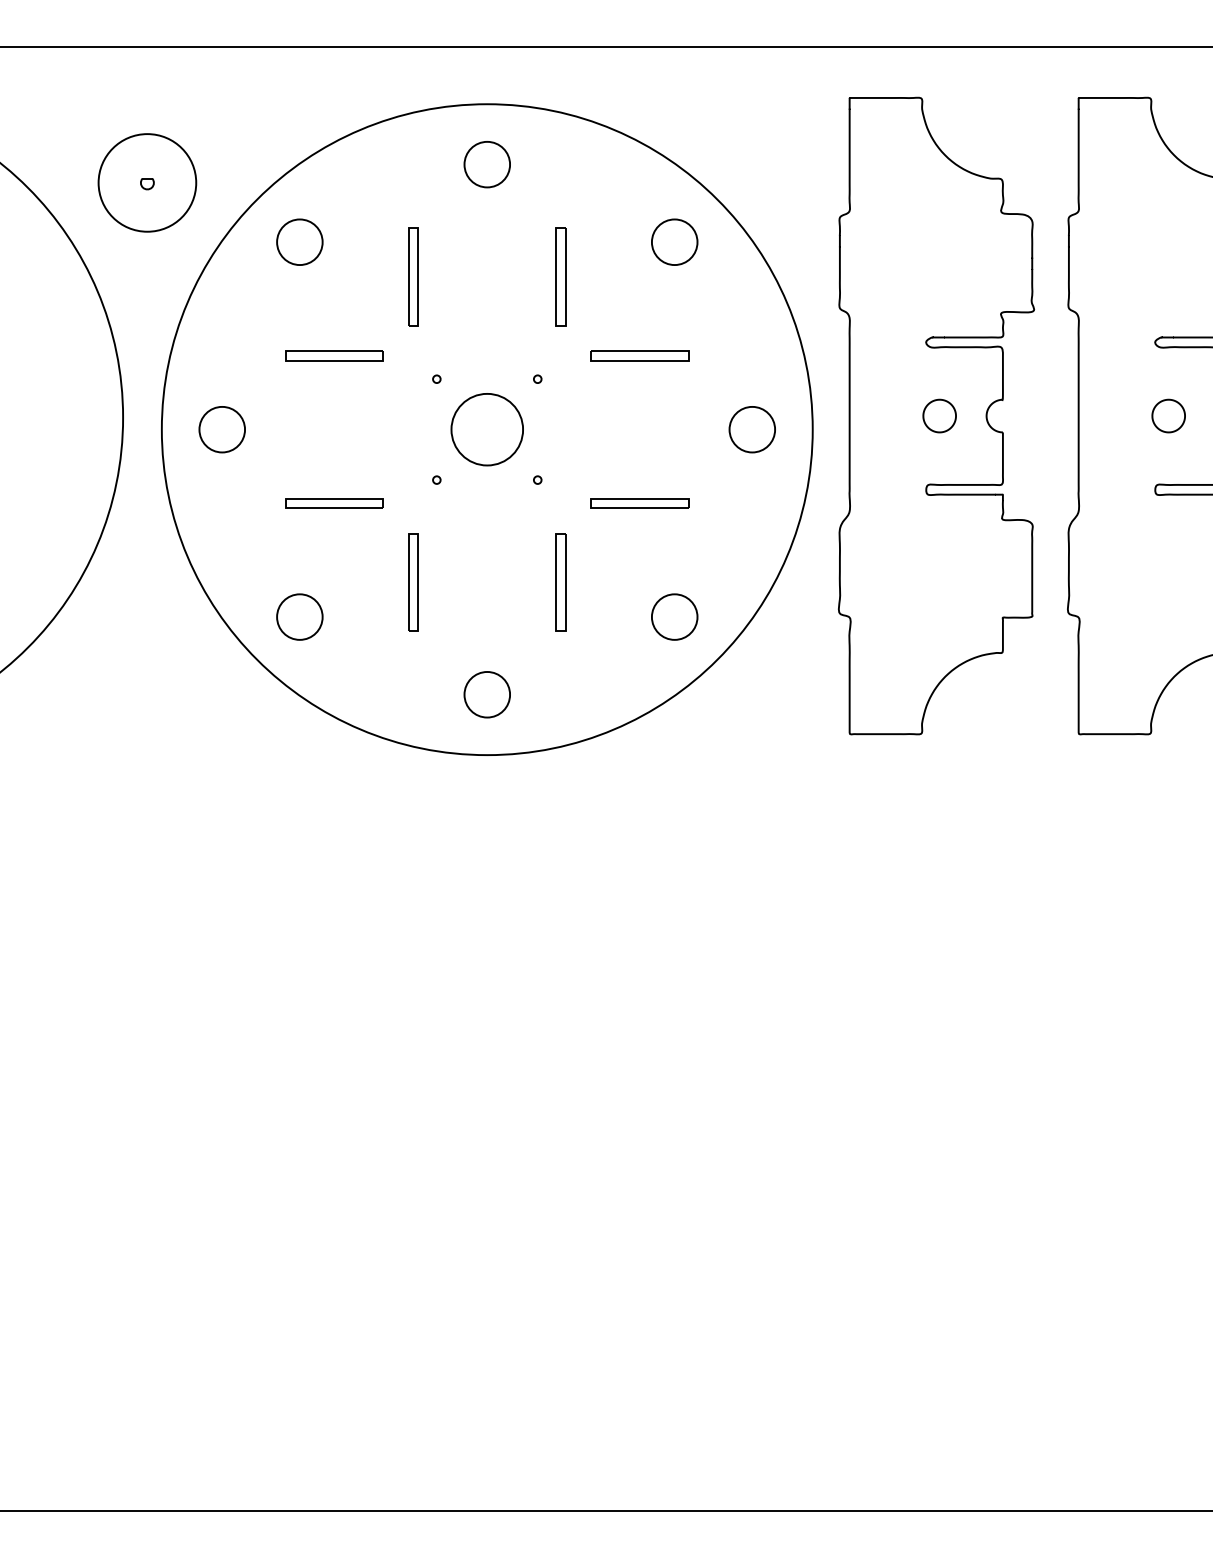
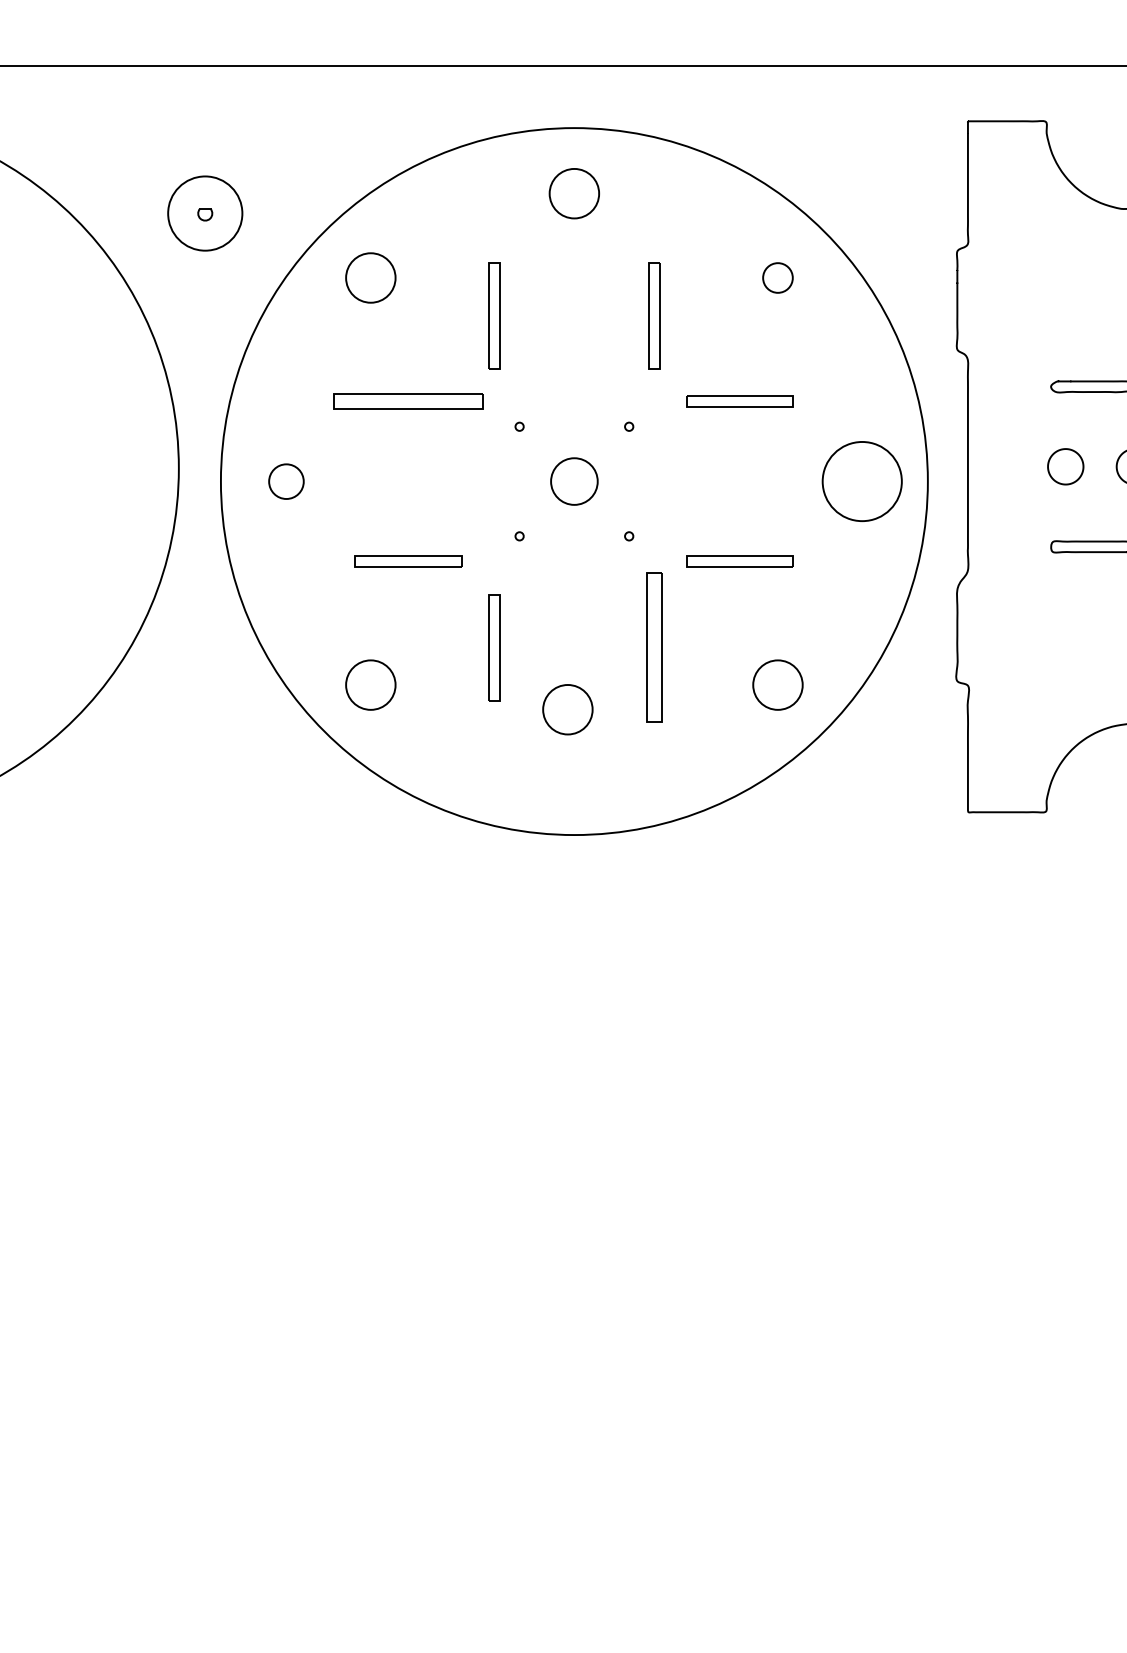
circle: (147, 182) -> (205, 213), size x0.7
circle: (674, 242) -> (777, 278), size x0.6
part: (334, 355) -> (408, 400), size x1.4
circle: (221, 429) -> (285, 481), size x0.7
circle: (487, 429) -> (574, 481), size x0.6
circle: (752, 429) -> (862, 481), size x1.6
part: (560, 582) -> (653, 647), size x1.4
circle: (486, 694) -> (567, 709), moved

